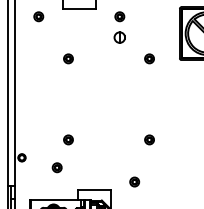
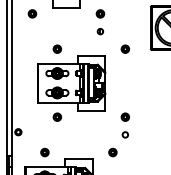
part: (119, 37) -> (100, 31), size x0.62
part: (85, 99) -> (71, 83), added
circle: (148, 160) -> (124, 134), added
part: (56, 167) -> (44, 152), moved

